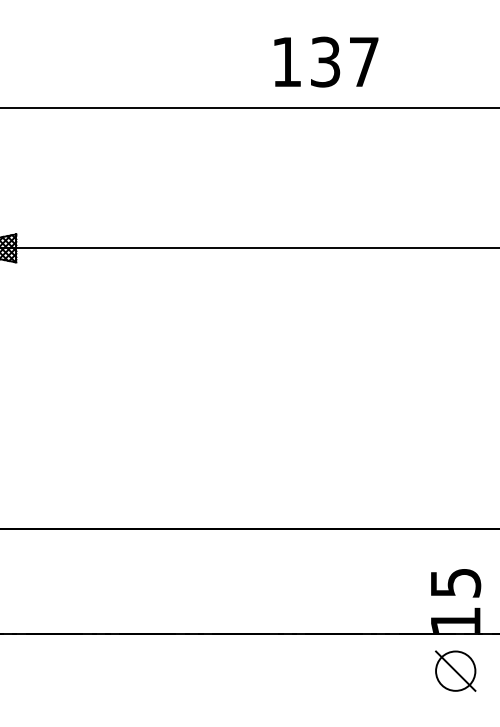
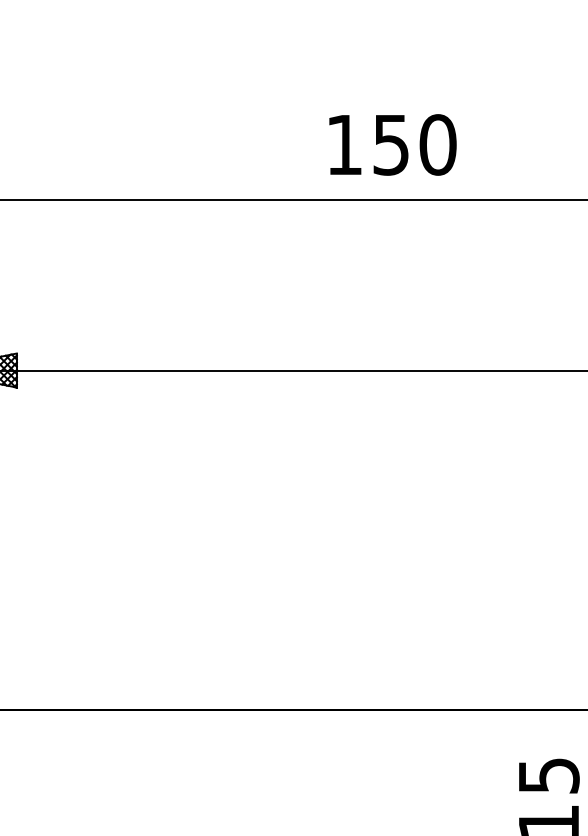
text: (345, 61) -> (415, 144), 137 -> 150

